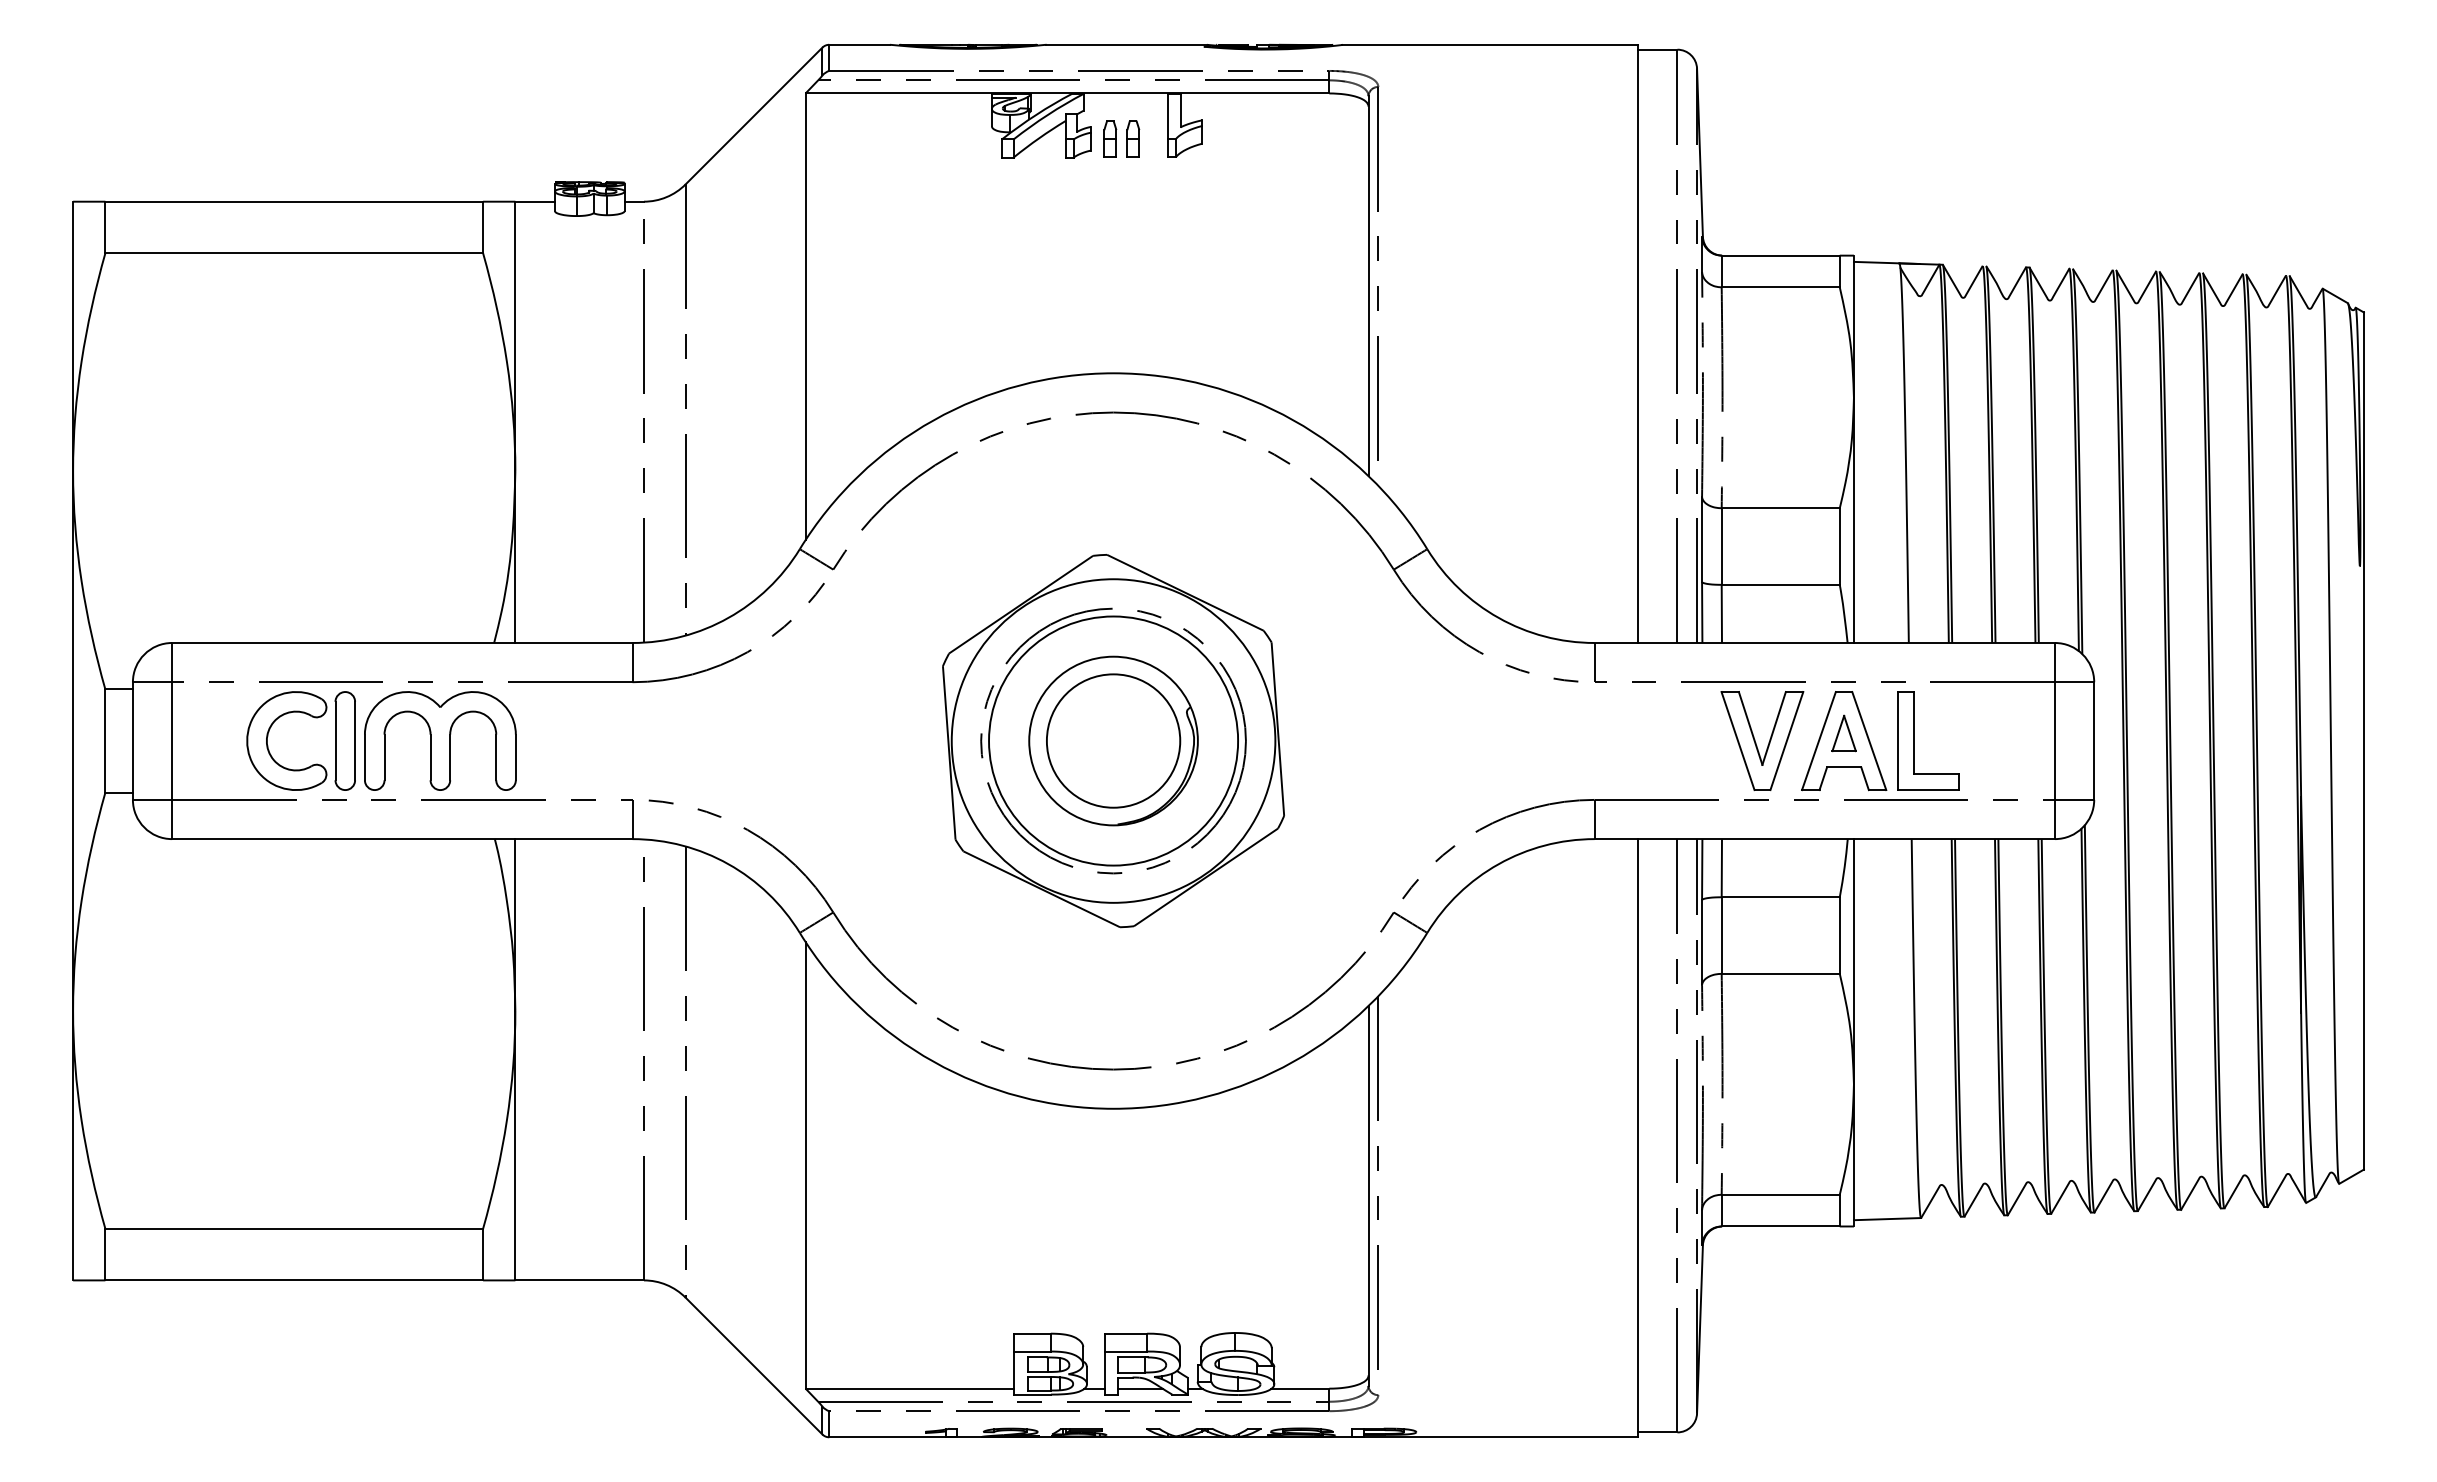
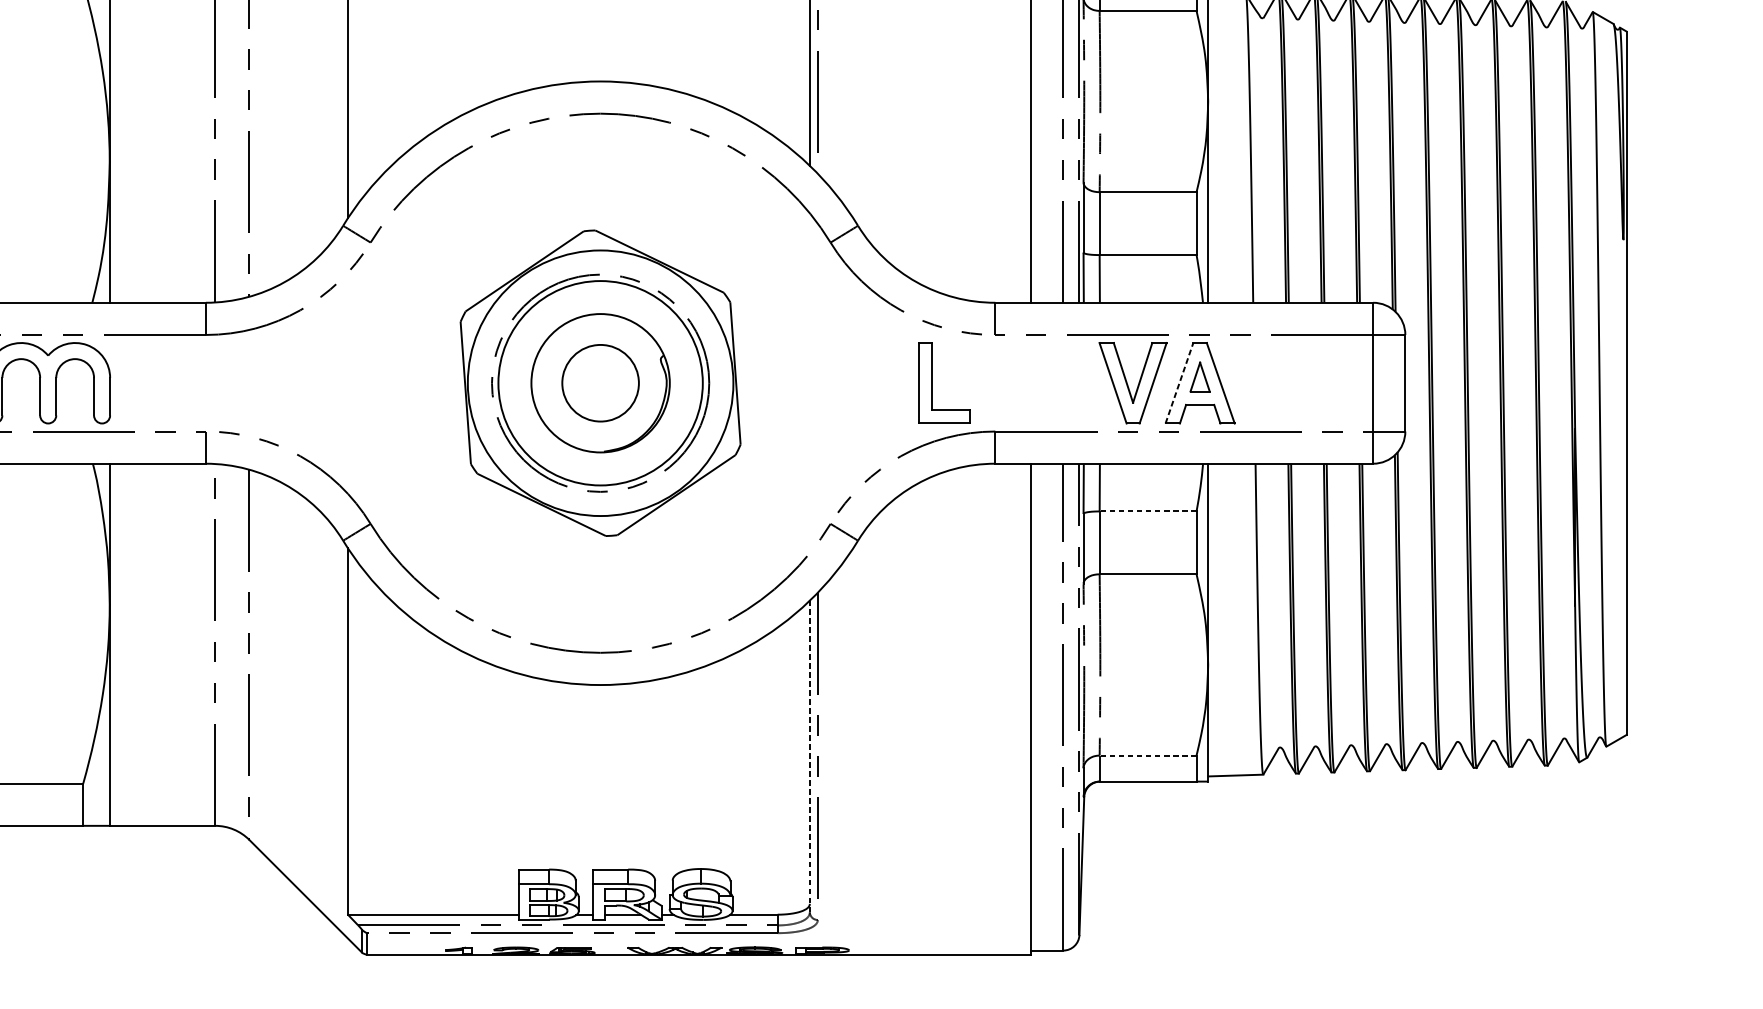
circle: (1113, 740) -> (600, 382), size x0.7
part: (1914, 740) -> (932, 382), moved
line: (1818, 741) -> (1179, 383), solid -> dashed
line: (1780, 897) -> (1147, 511), solid -> dashed
line: (1780, 1194) -> (1147, 755), solid -> dashed
line: (1368, 1195) -> (809, 756), solid -> dashed

